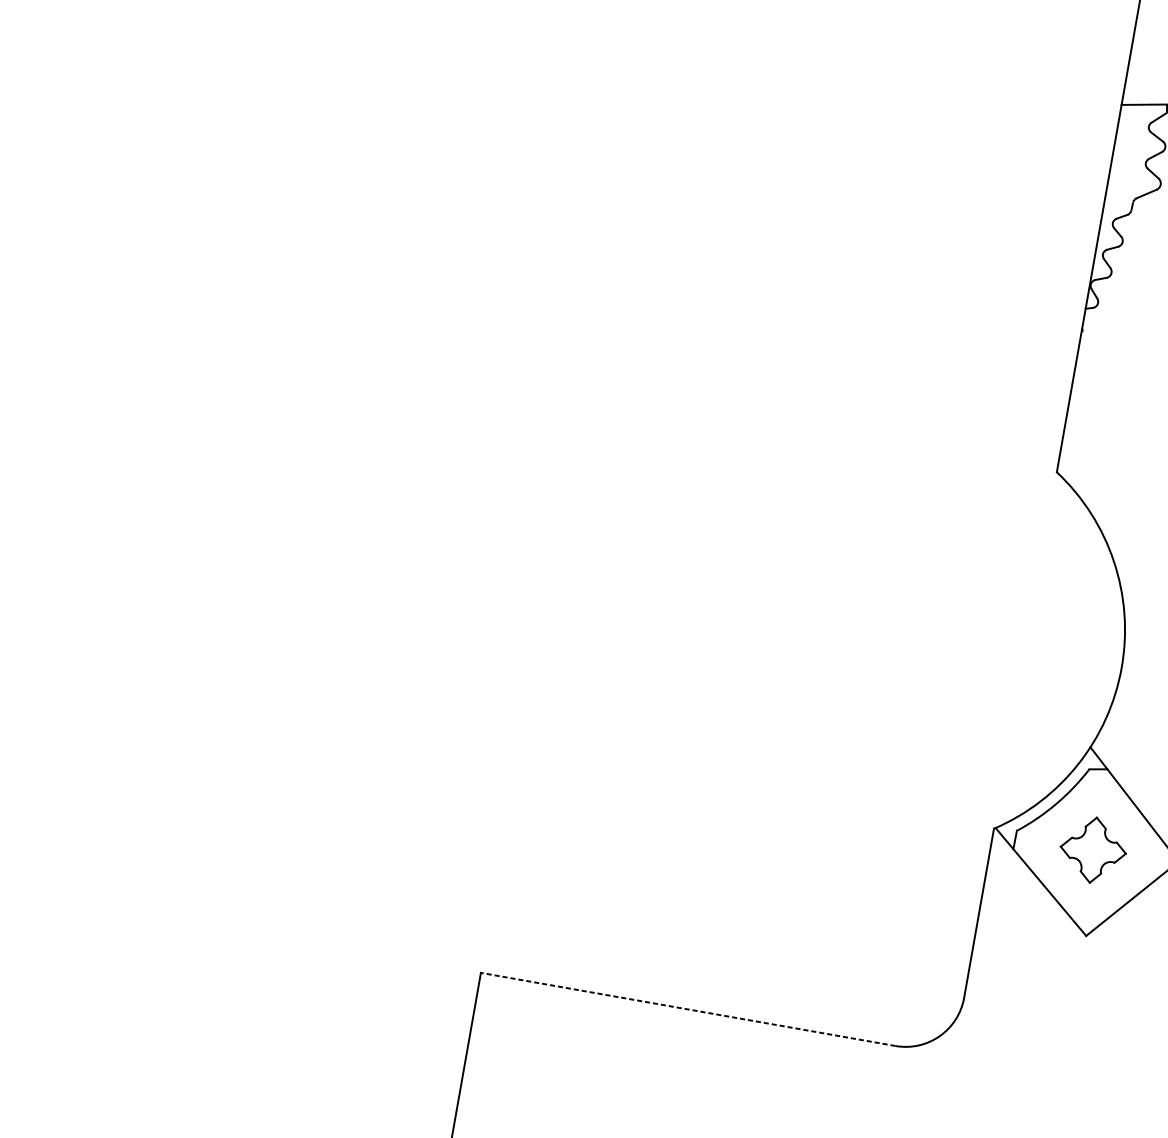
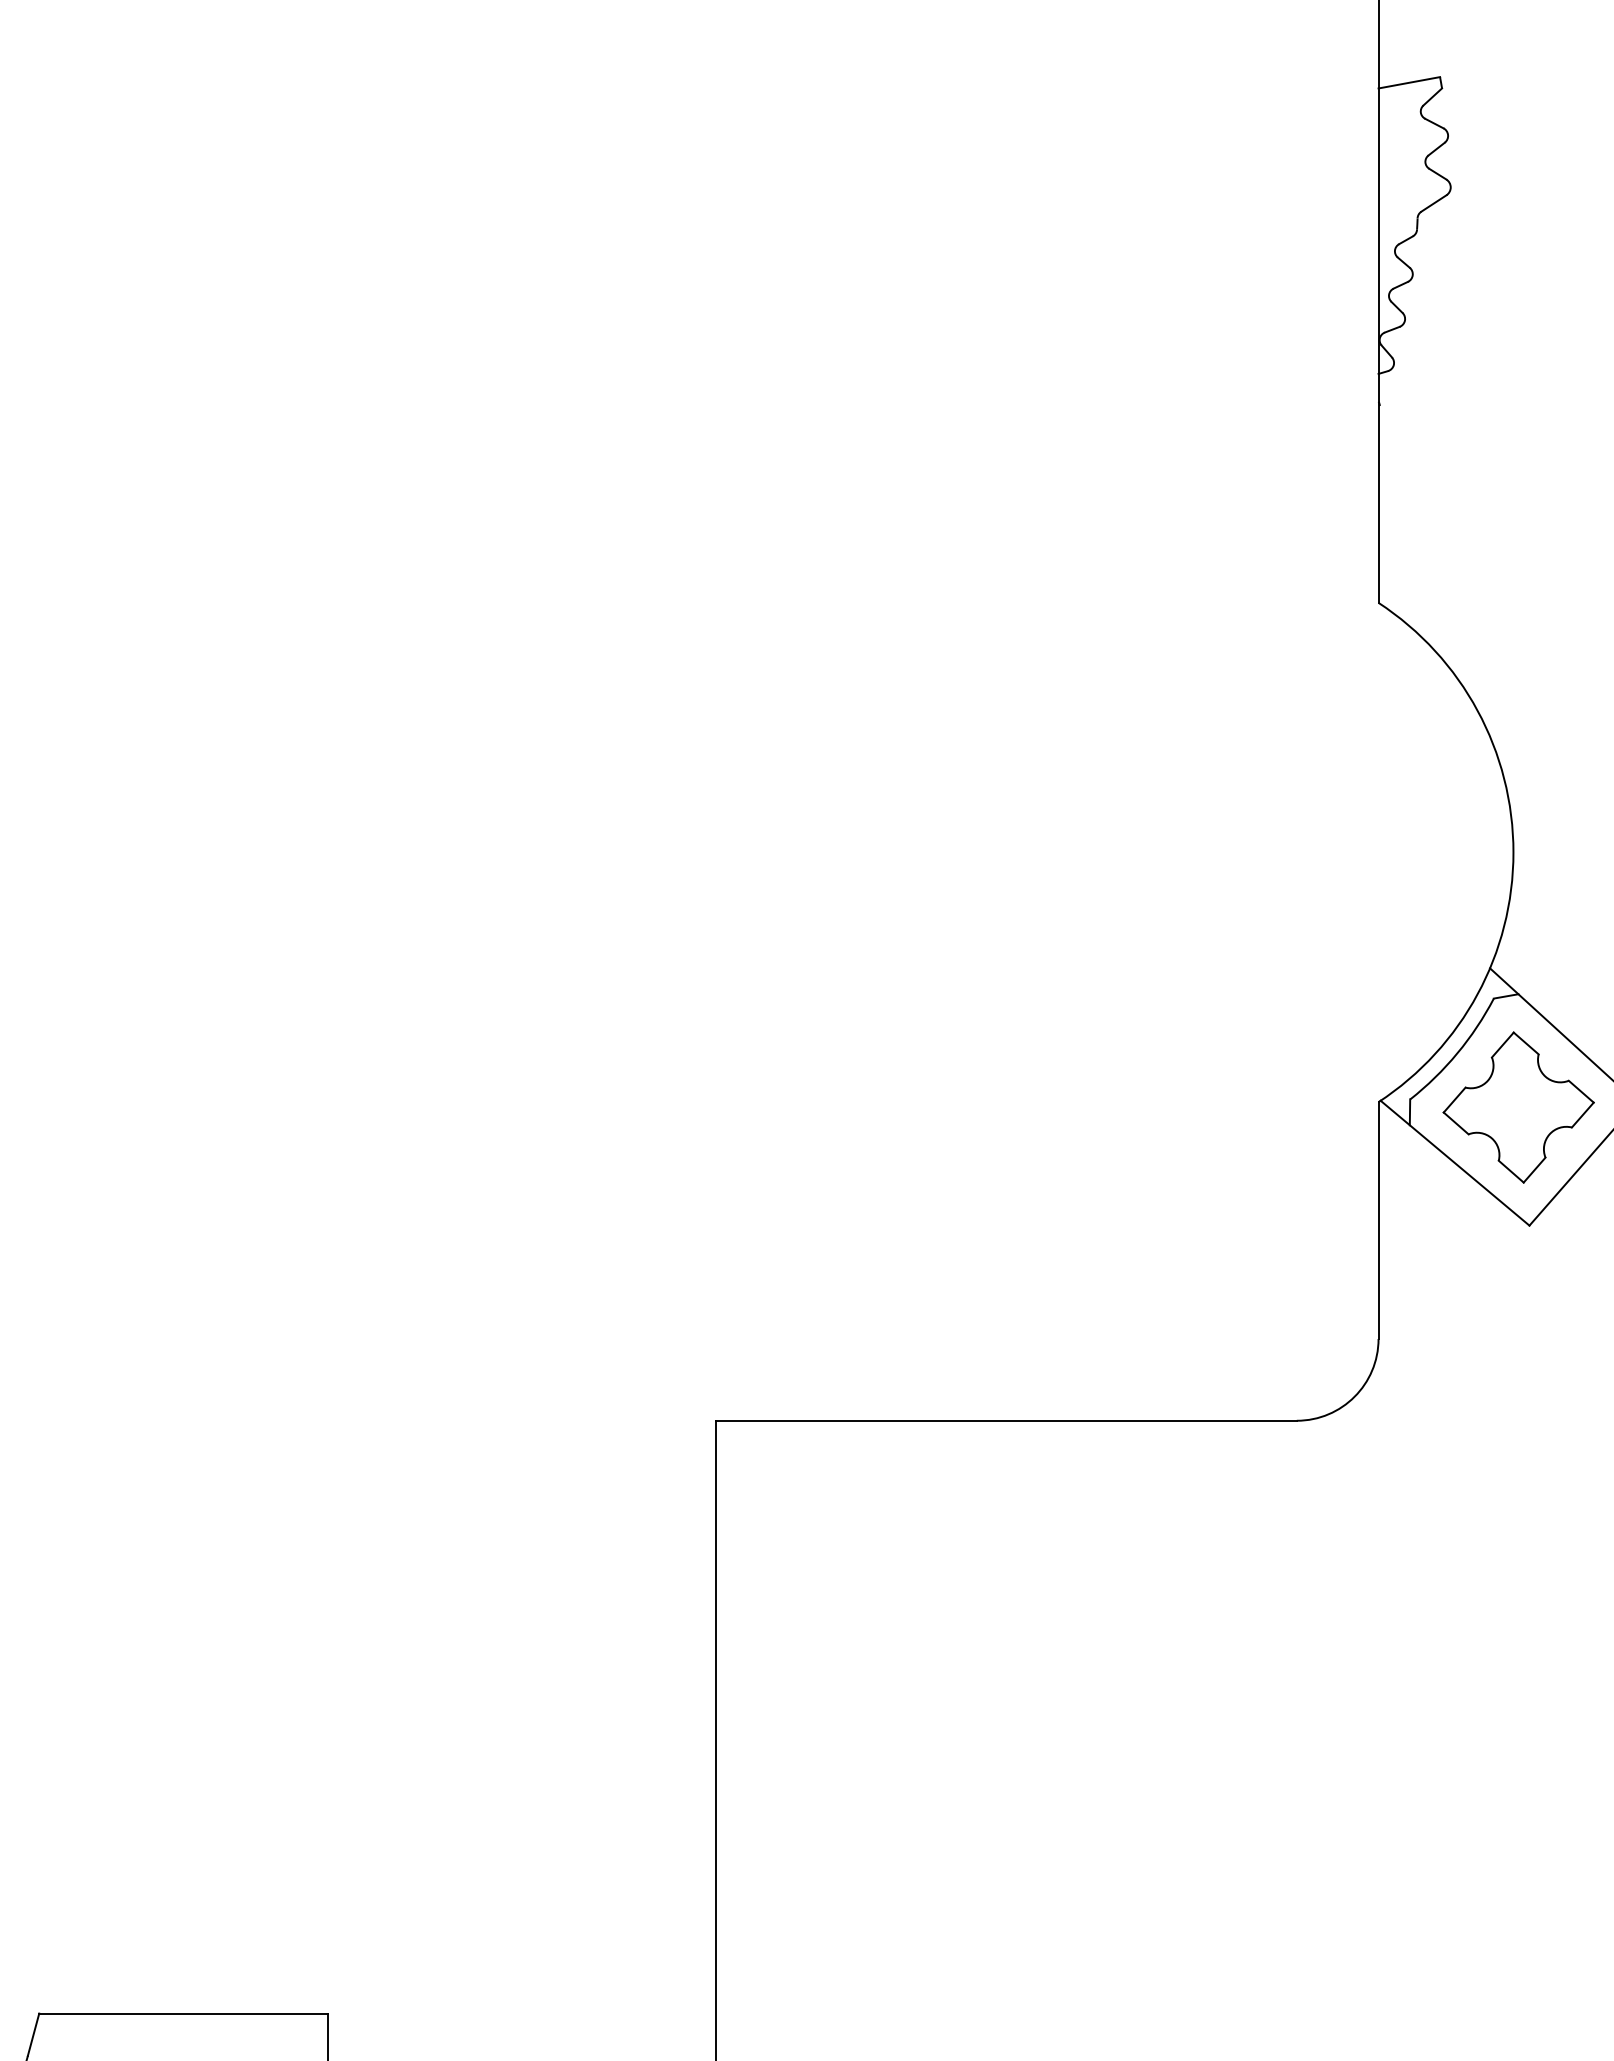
part: (1093, 850) -> (1518, 1107), size x1.67
line: (688, 1009) -> (1006, 1420), dashed -> solid

